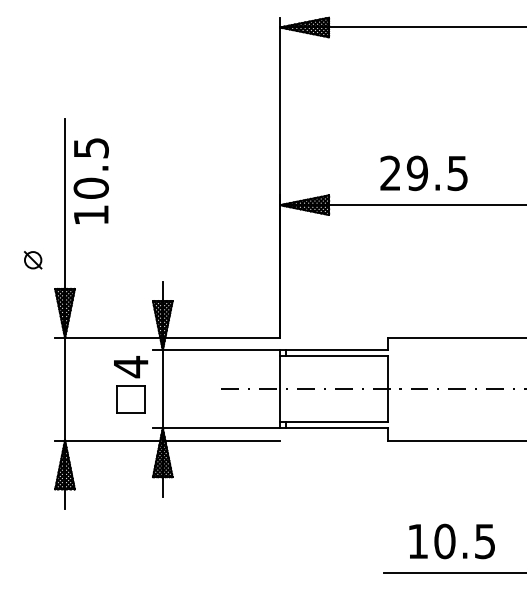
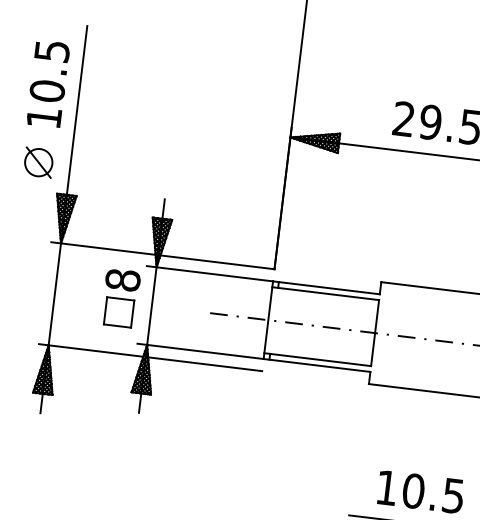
text: (90, 180) -> (47, 83), moved
part: (32, 259) -> (38, 161), size x1.67
text: (130, 366) -> (122, 279), 4 -> 8

